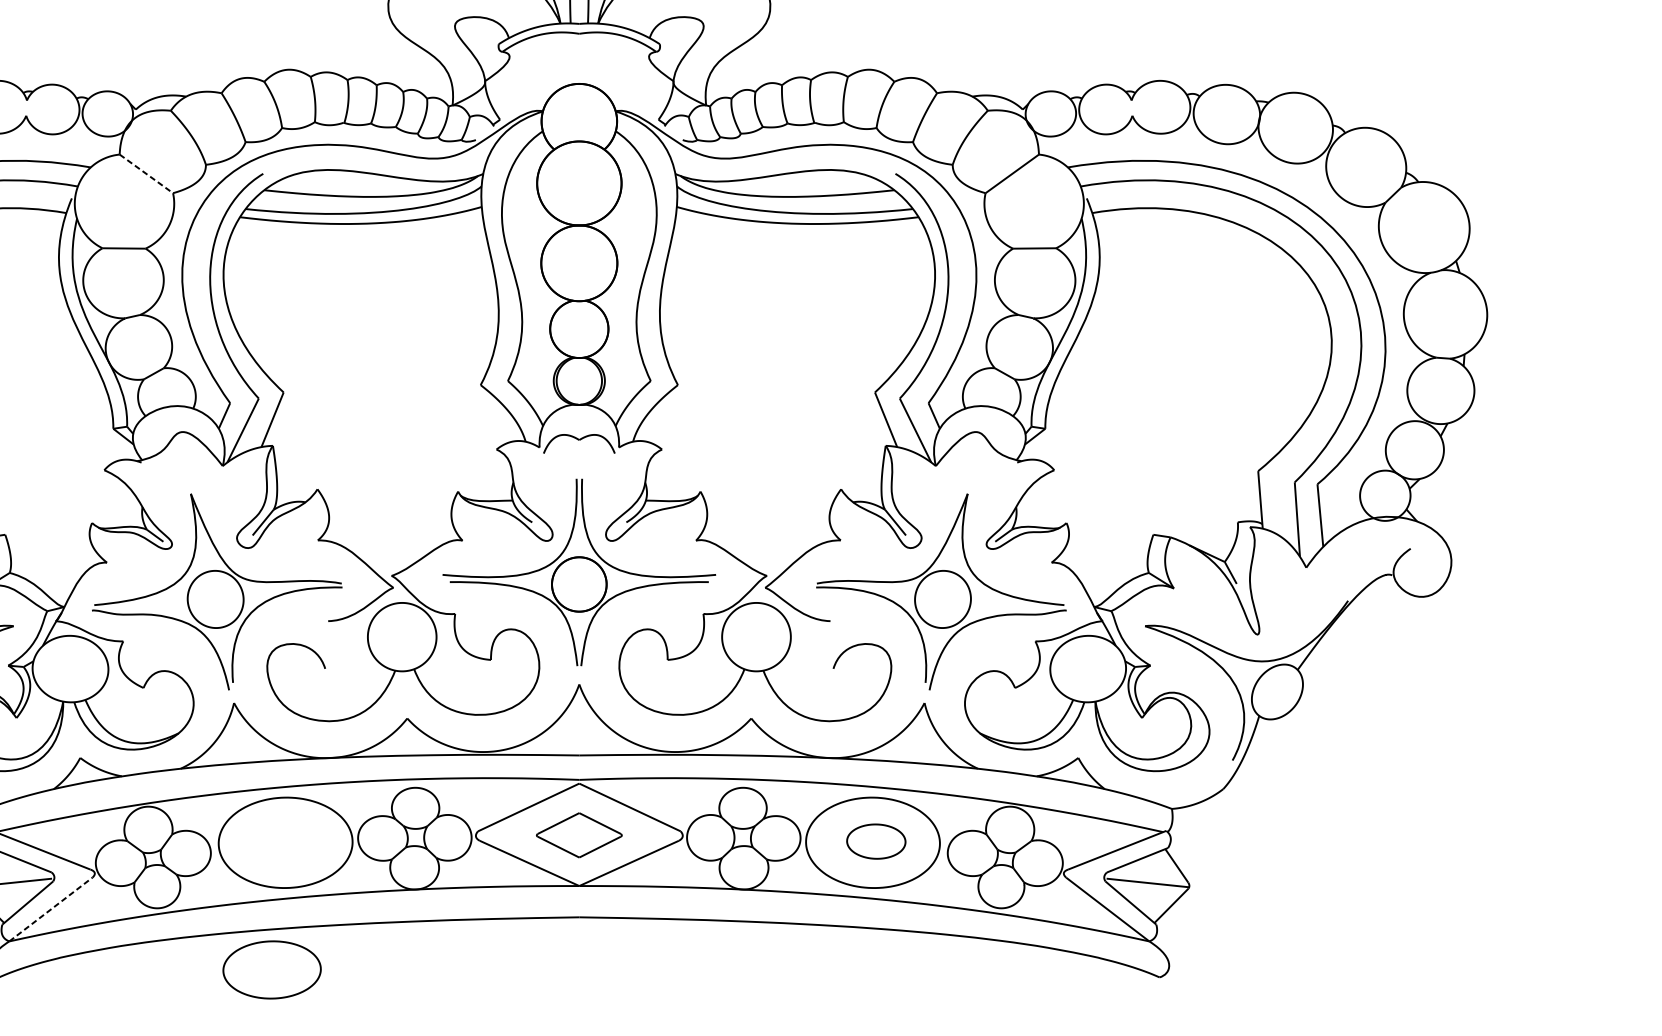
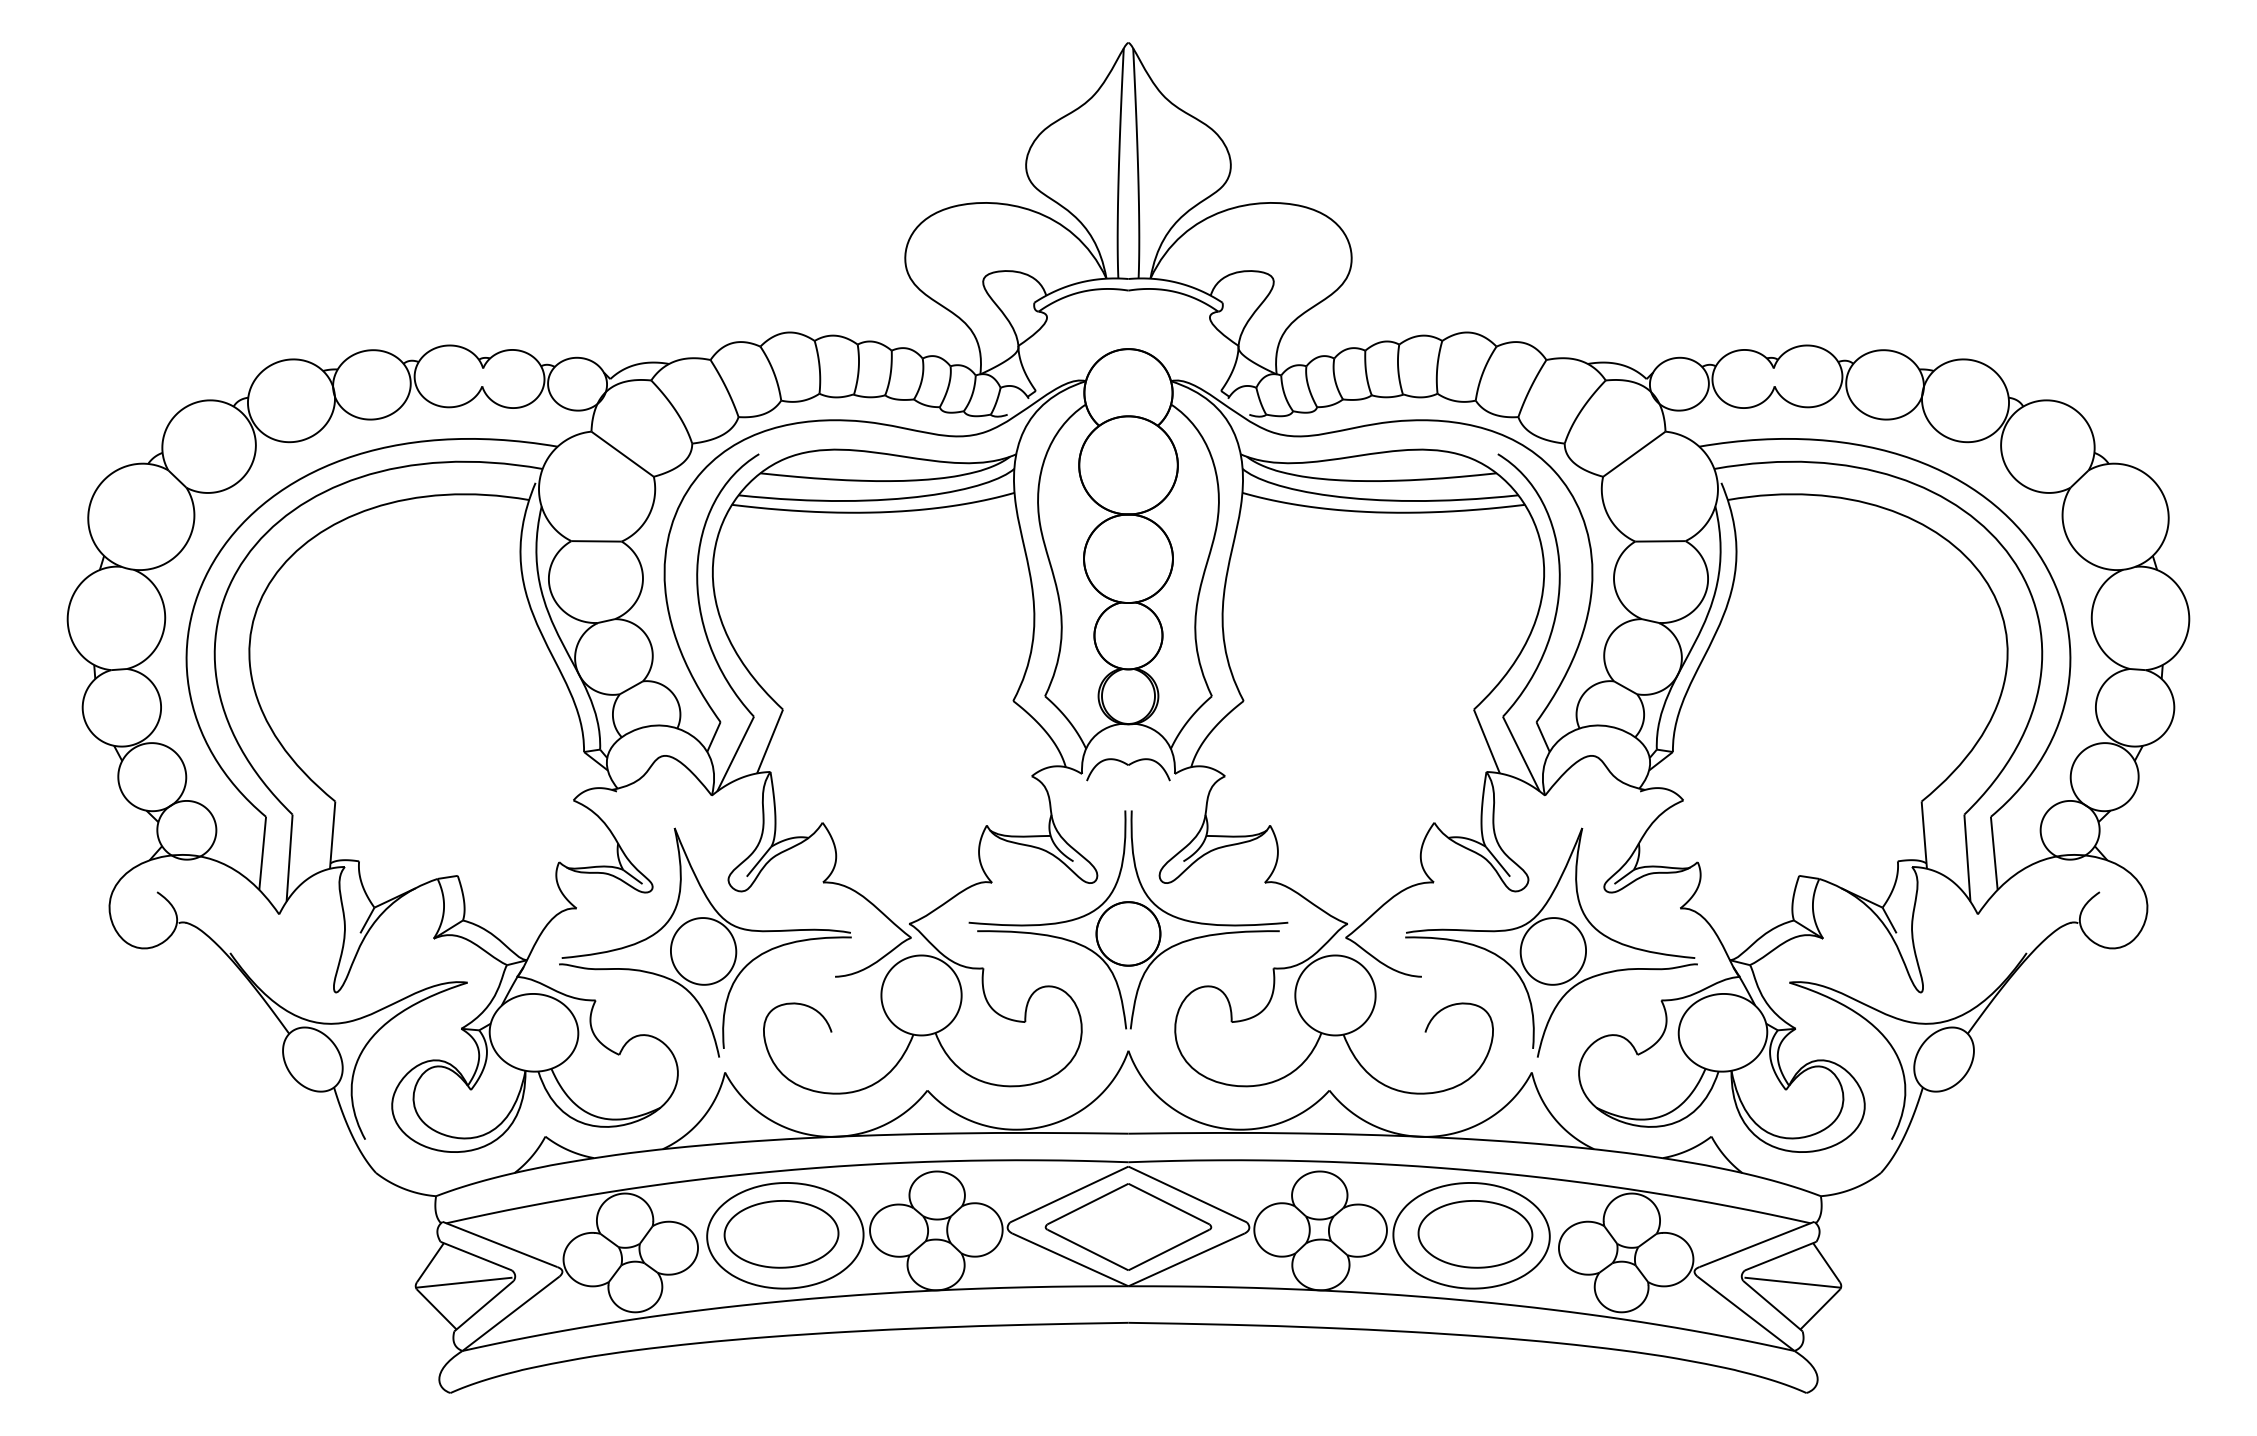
line: (146, 174) -> (622, 454), dashed -> solid
part: (579, 834) -> (1128, 1226), size x1.67
part: (876, 841) -> (1475, 1234), size x1.67
line: (51, 909) -> (511, 1313), dashed -> solid
part: (272, 970) -> (781, 1234), moved

